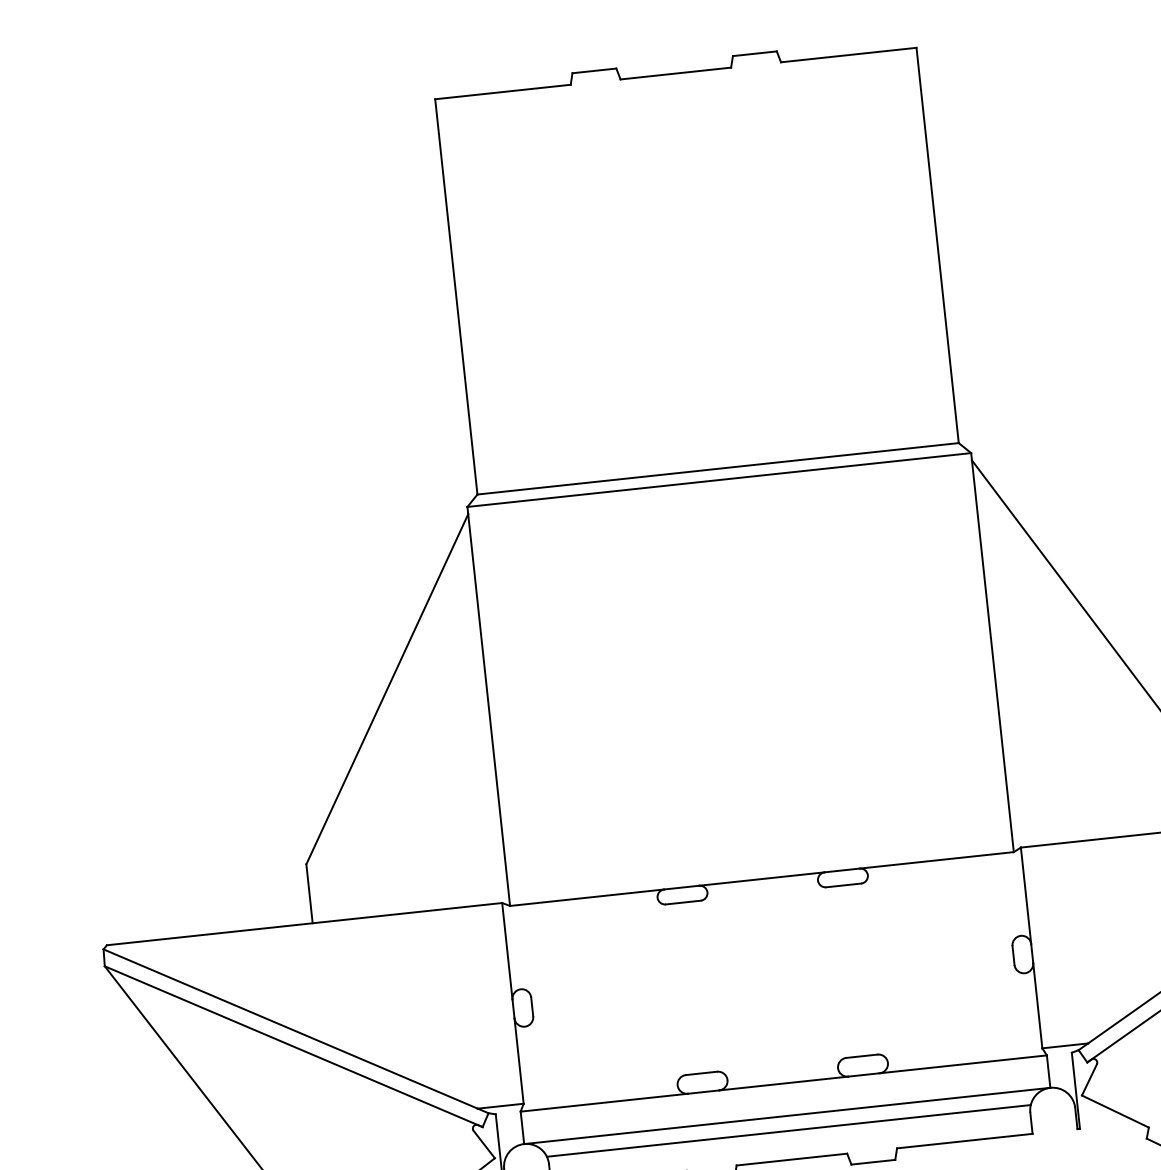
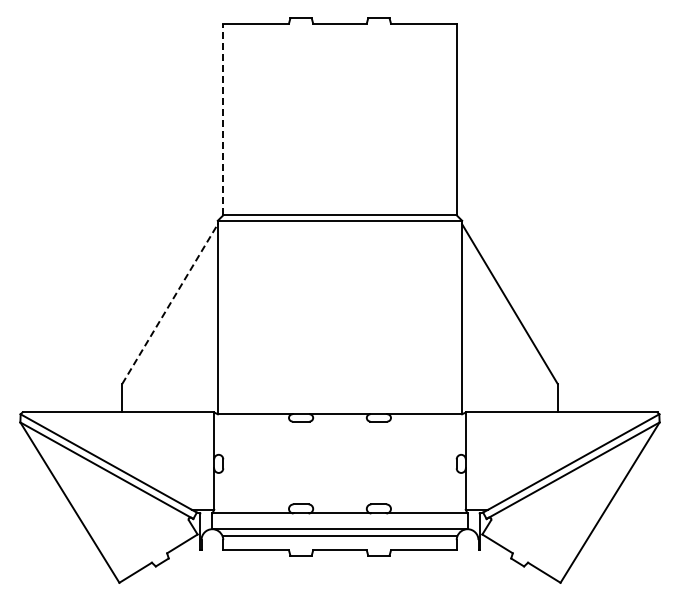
line: (456, 296) -> (223, 119), solid -> dashed
line: (388, 687) -> (170, 303), solid -> dashed

